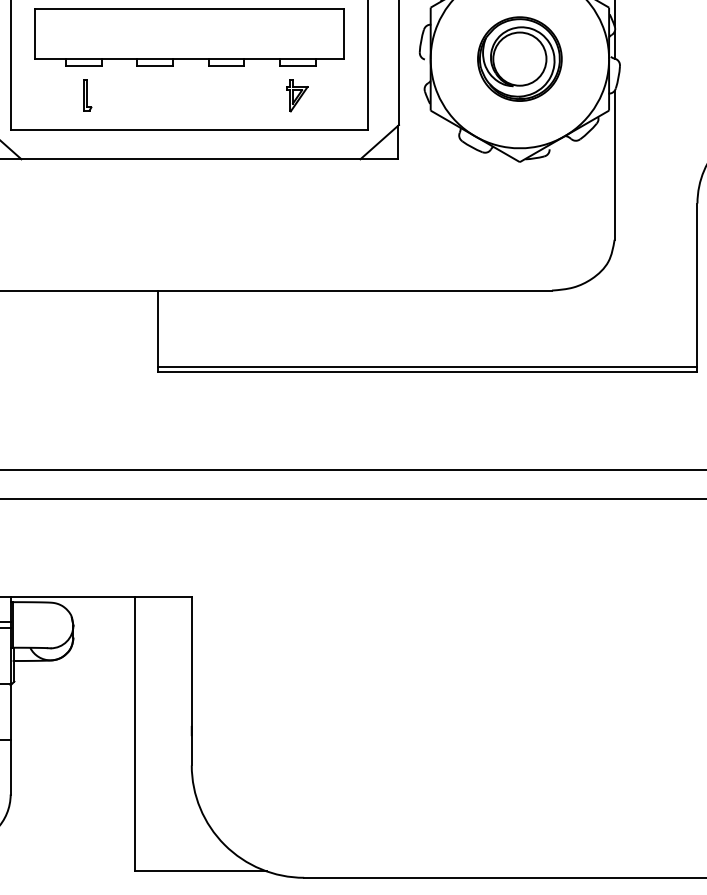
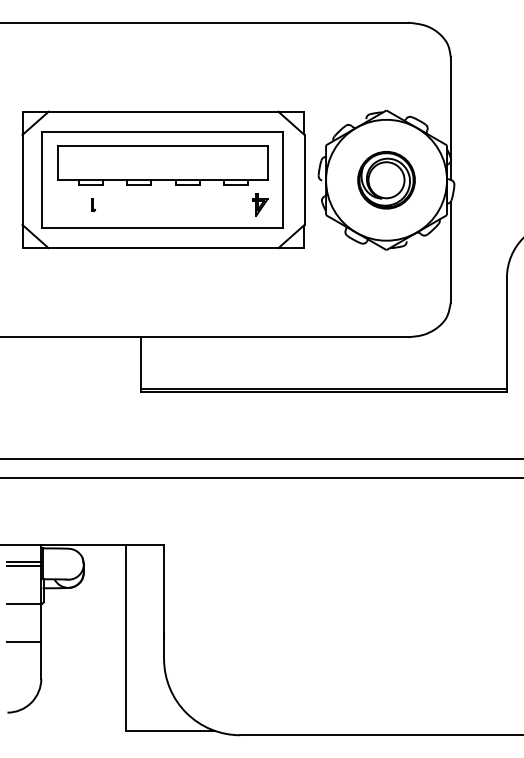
part: (87, 94) -> (93, 204), size x0.6
part: (297, 94) -> (260, 204), moved

